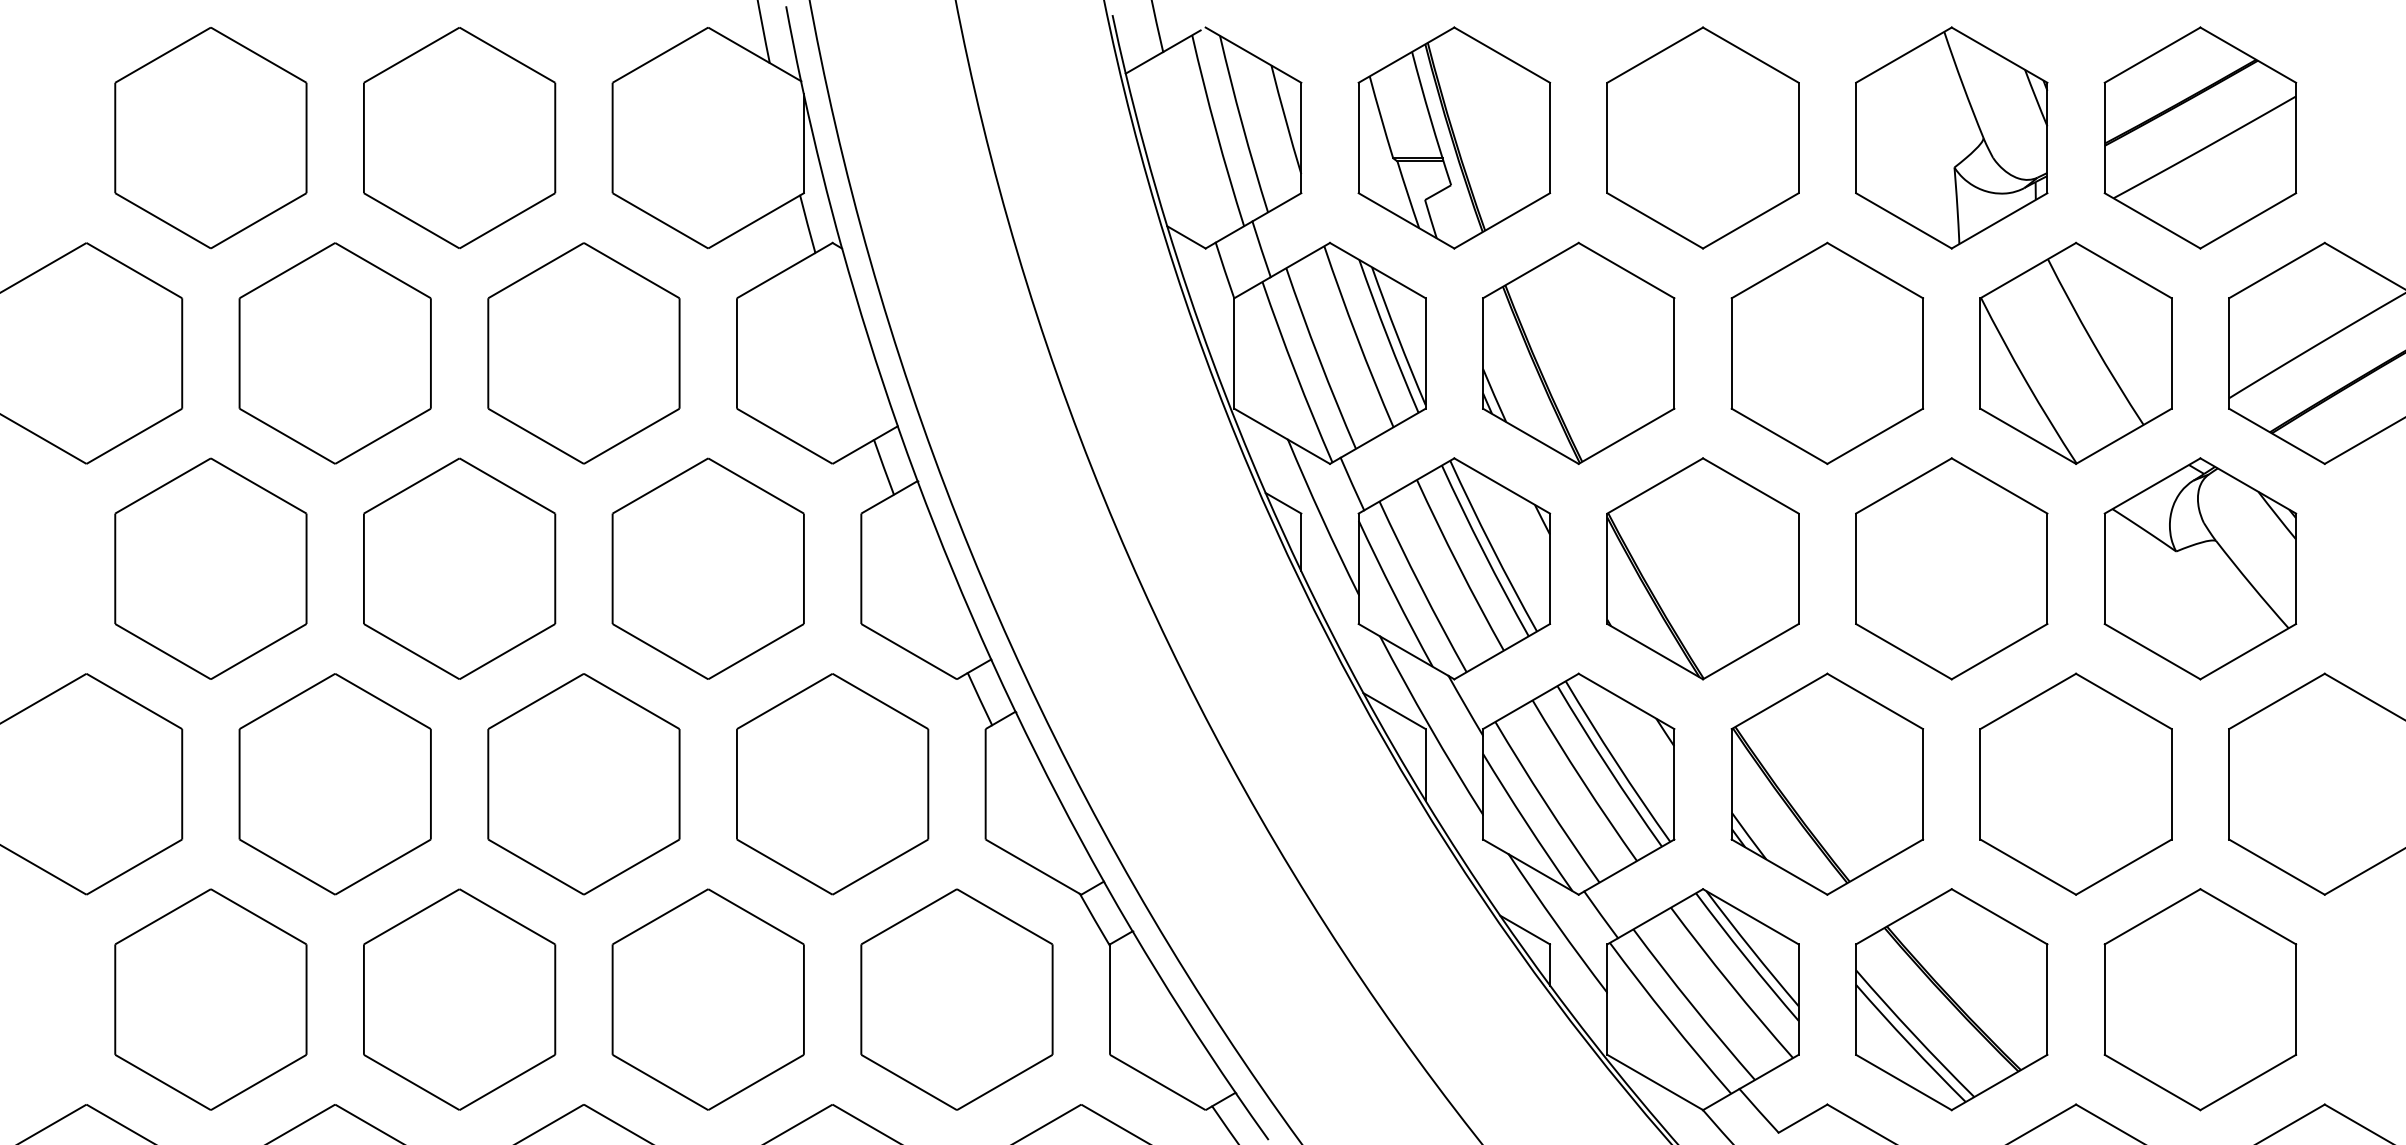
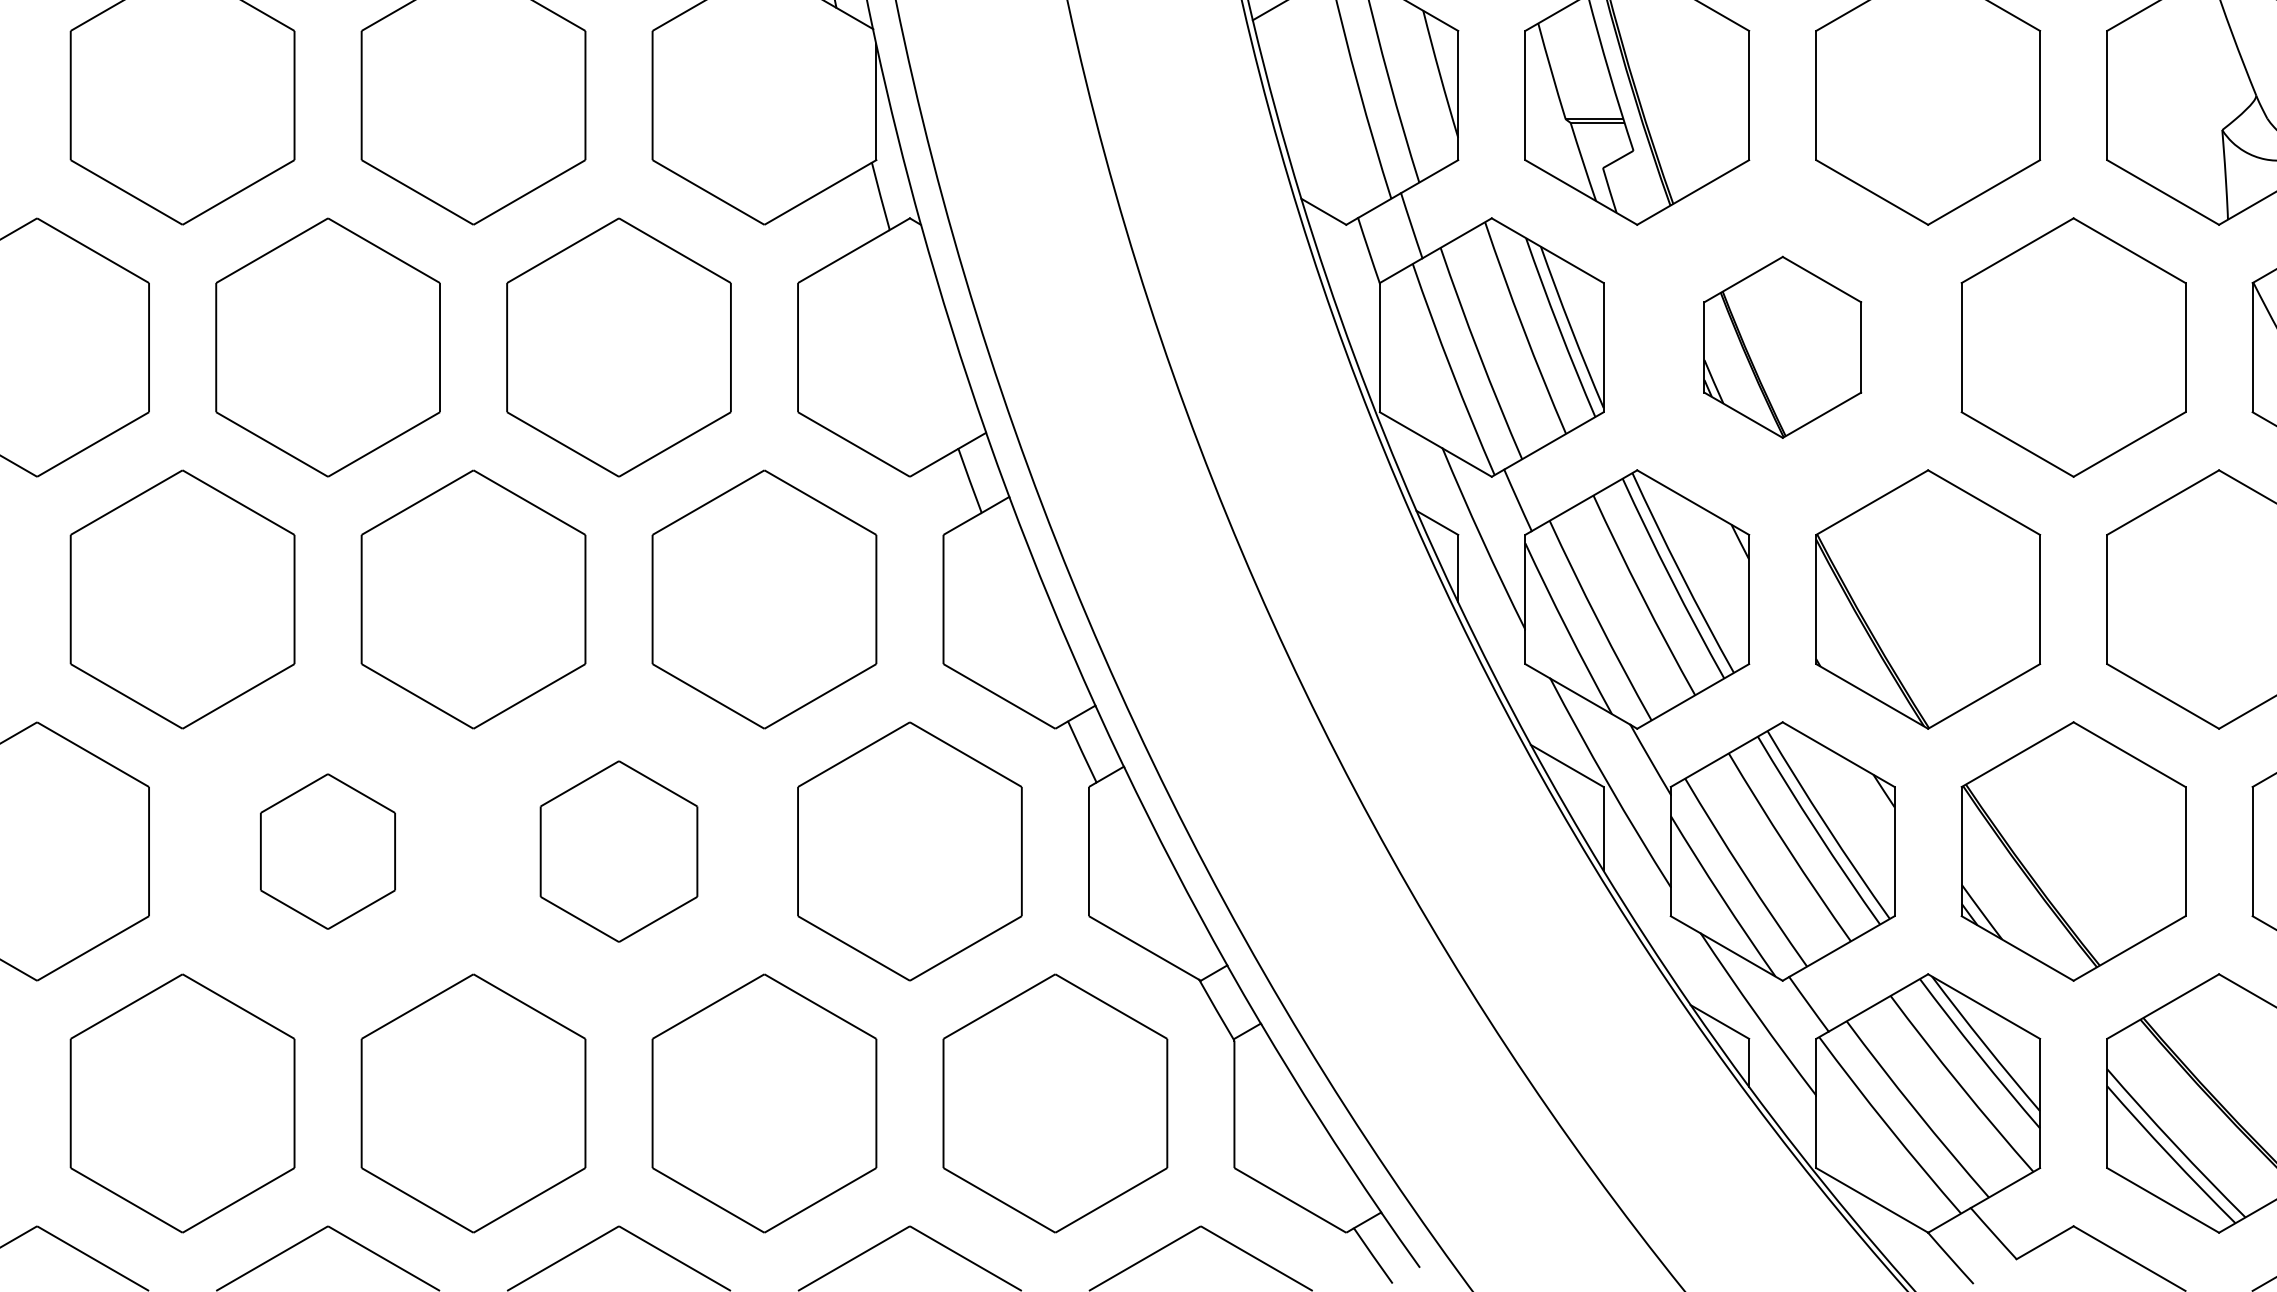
part: (1578, 352) -> (1782, 346), size x0.7
part: (334, 784) -> (327, 851), size x0.6
part: (583, 784) -> (618, 851), size x0.7

